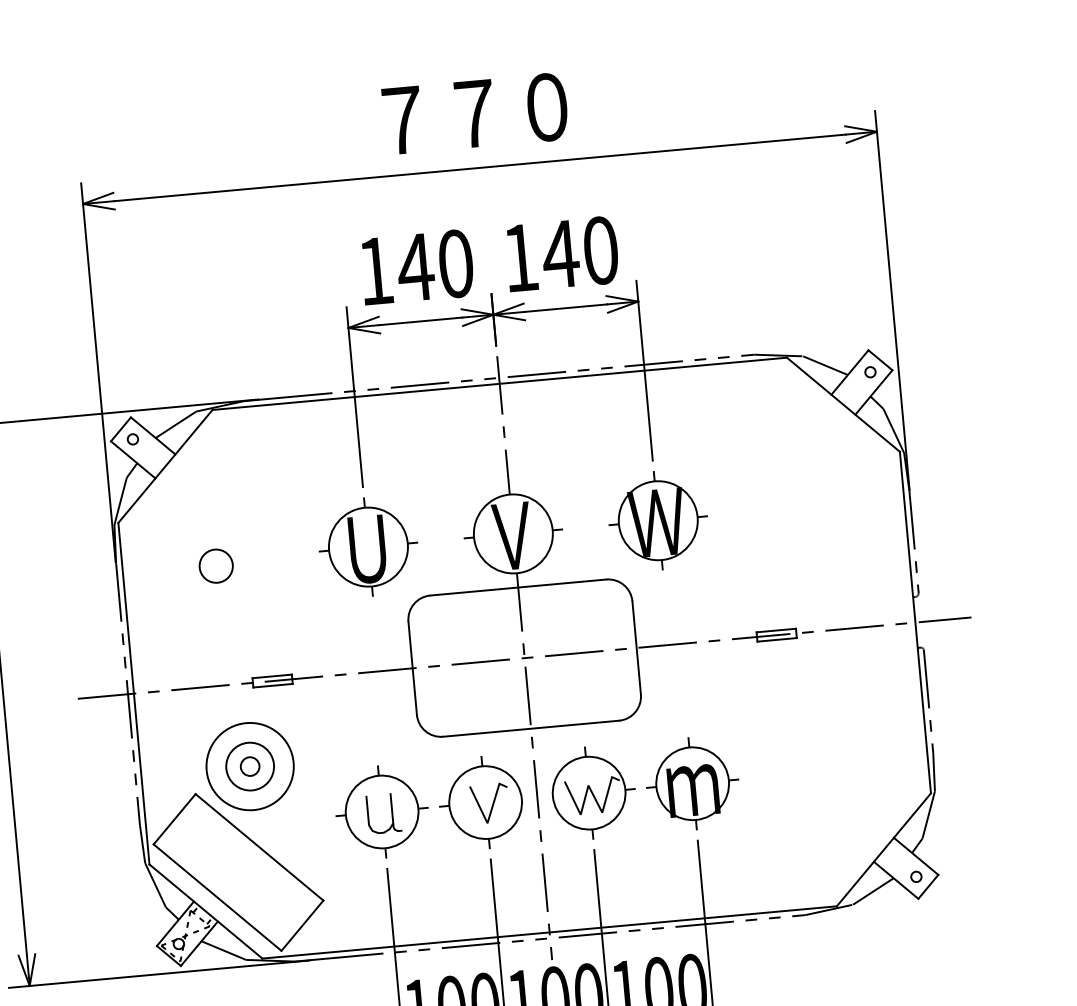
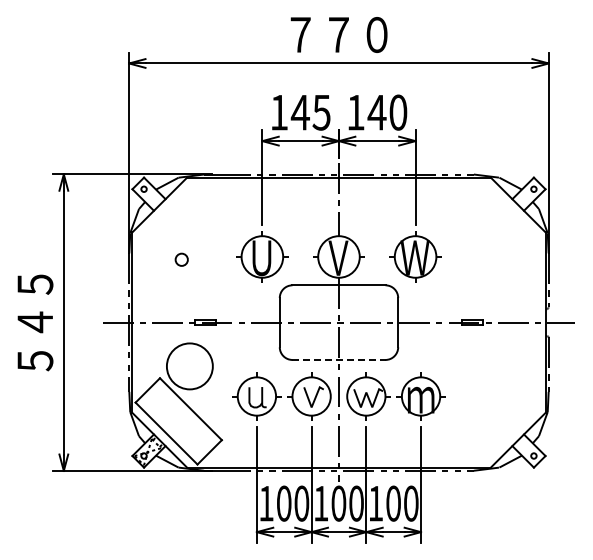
text: (455, 263) -> (321, 112), 140 -> 145
circle: (215, 565) -> (181, 259), size x0.7
line: (530, 727) -> (338, 359), solid -> dashed
part: (249, 766) -> (189, 366), removed

